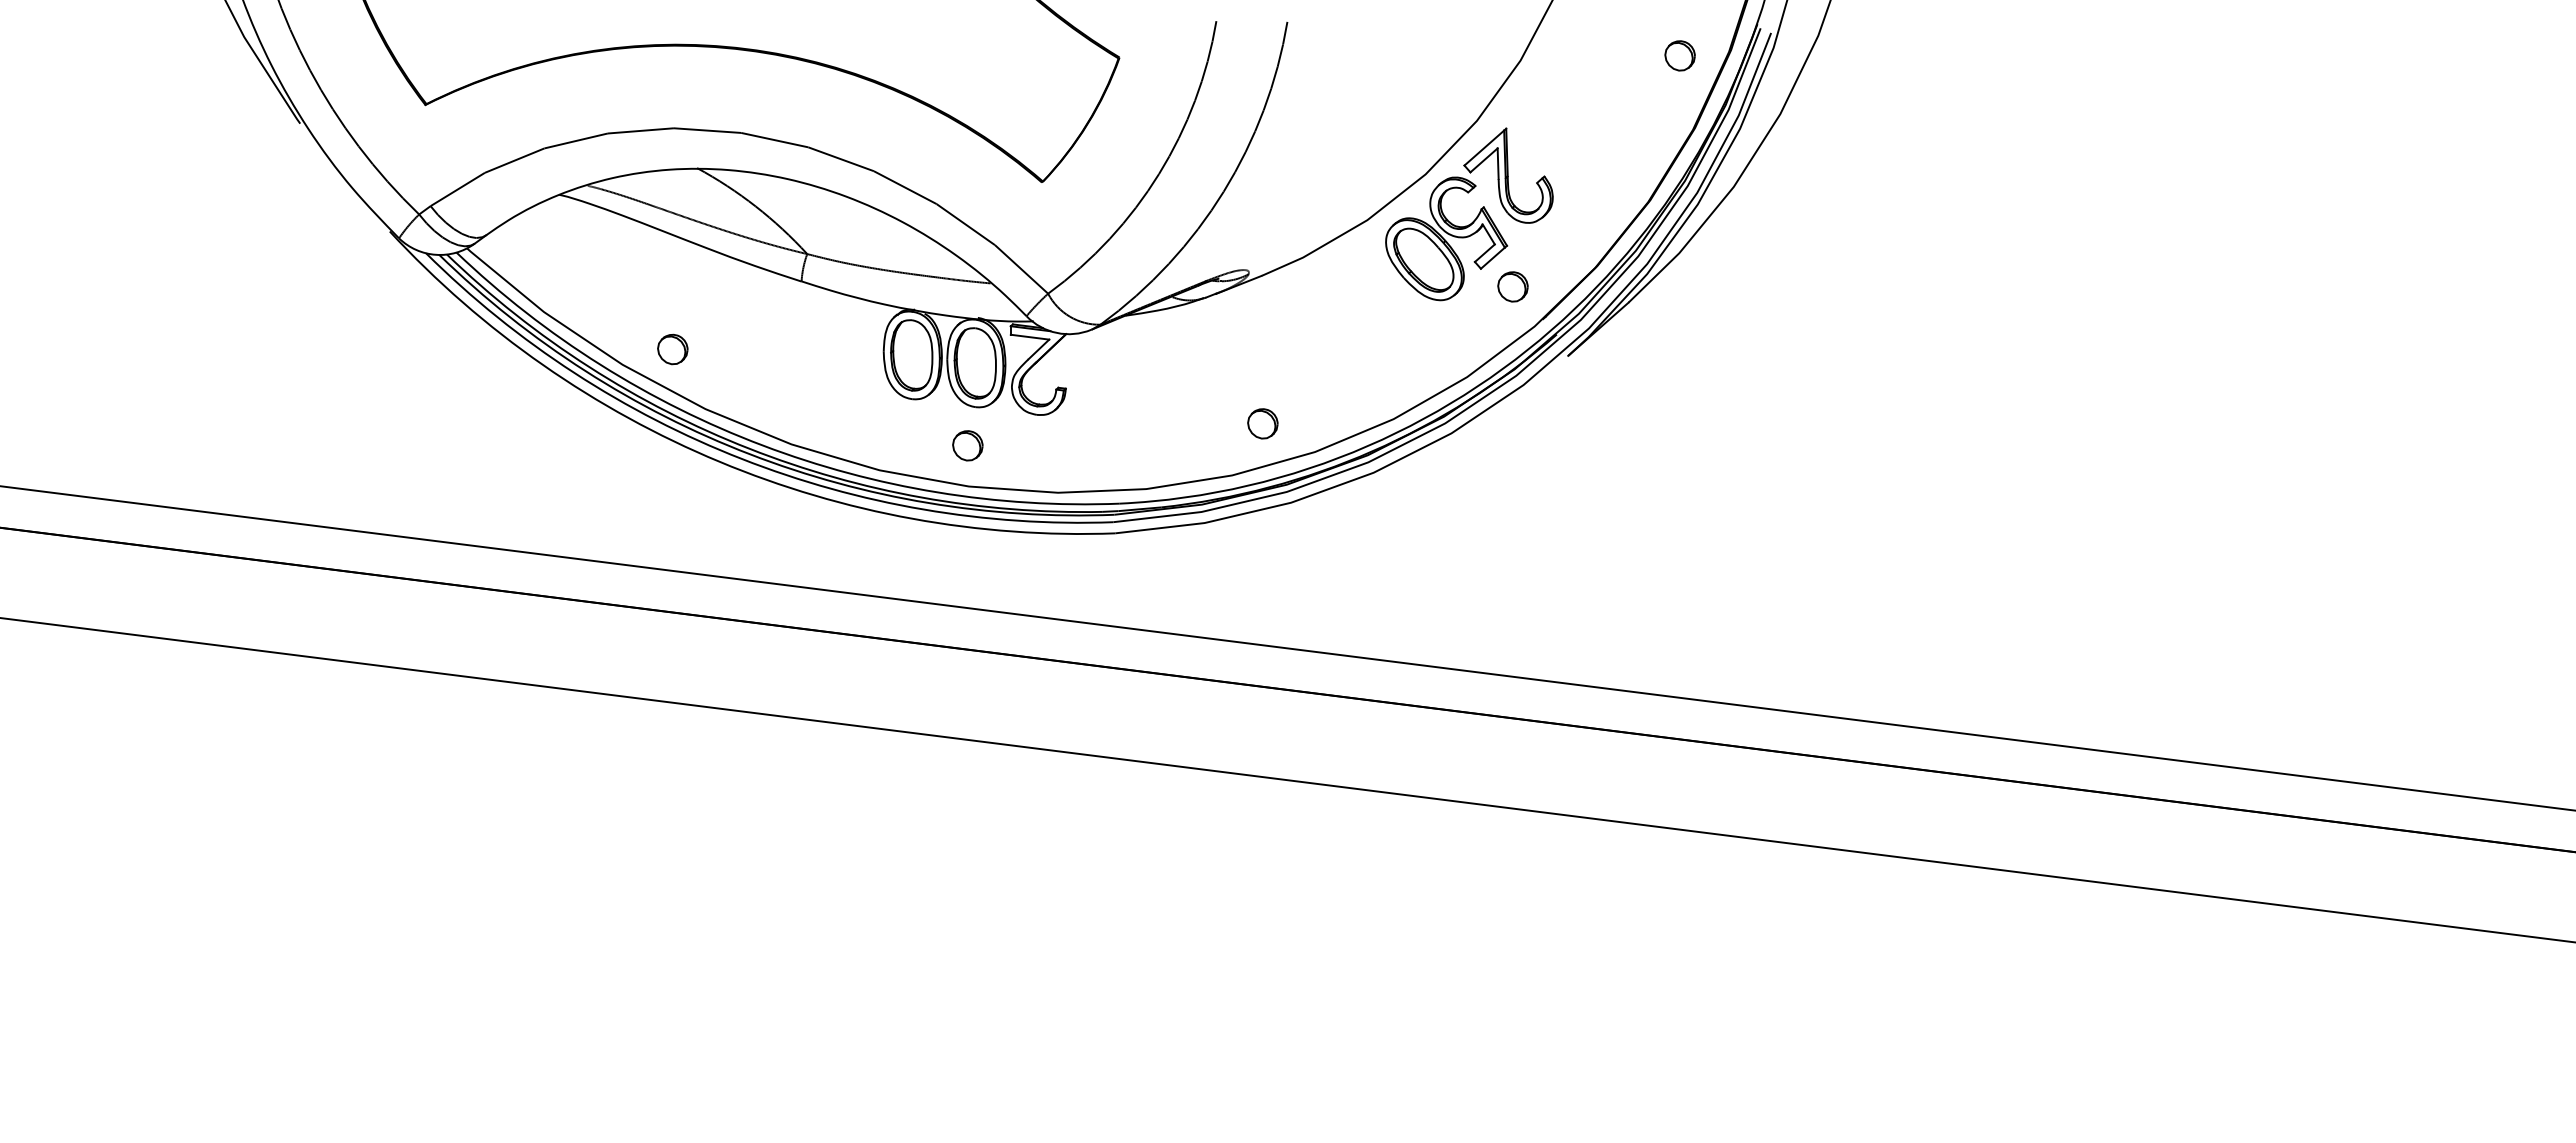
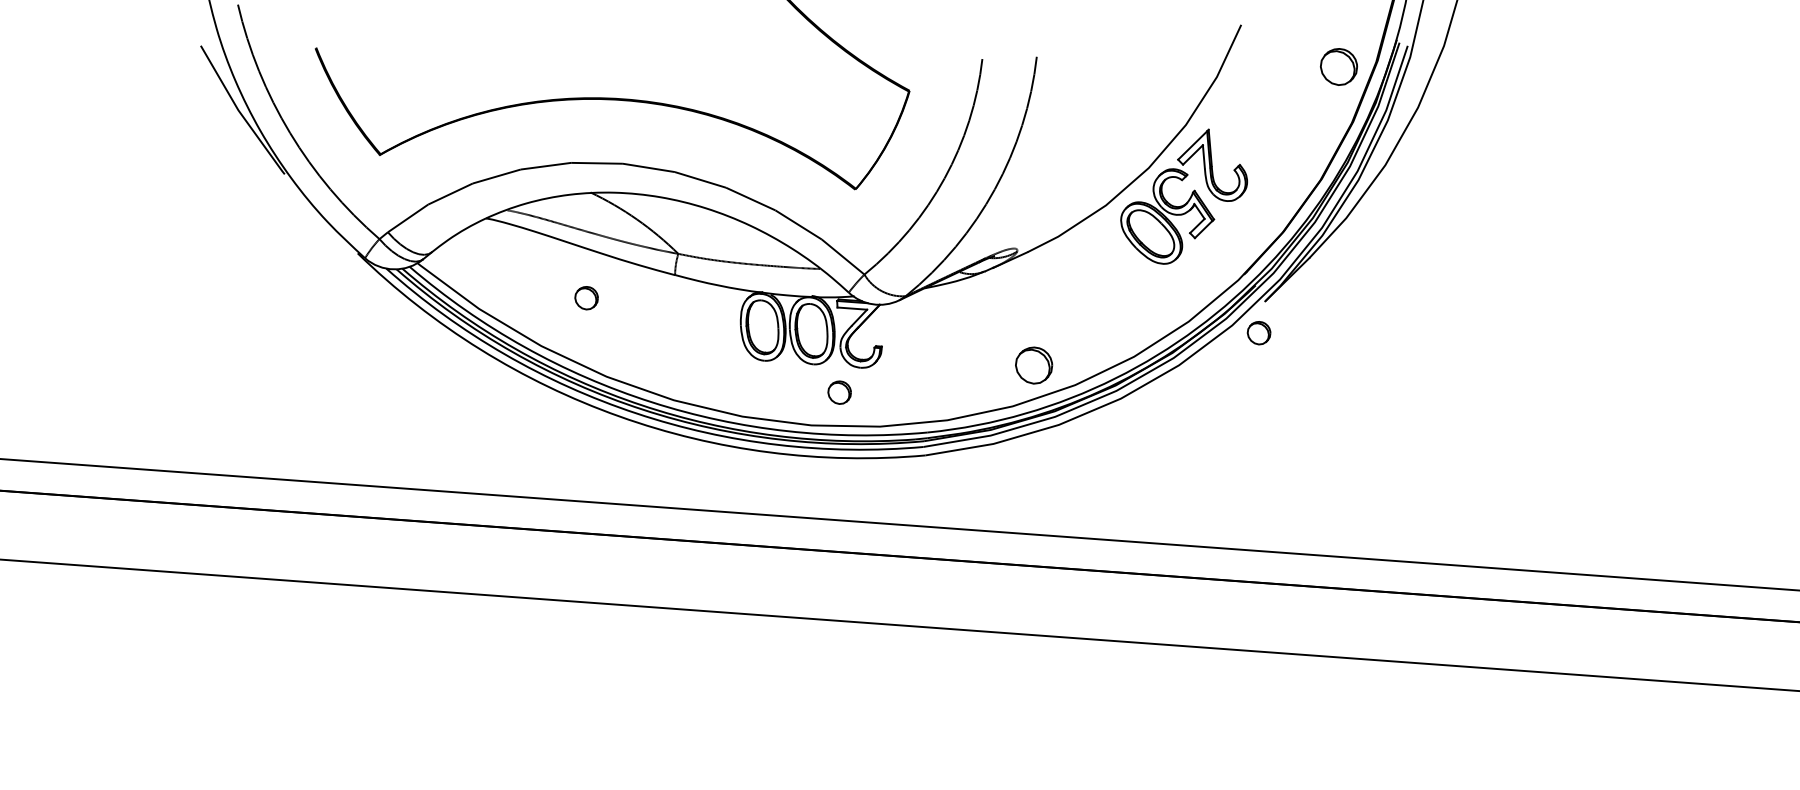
part: (1679, 55) -> (1338, 66), size x1.6
part: (1512, 286) -> (1258, 332), moved
part: (672, 349) -> (586, 298), moved
part: (1262, 423) -> (1033, 365), size x1.6
part: (967, 445) -> (839, 392), moved

